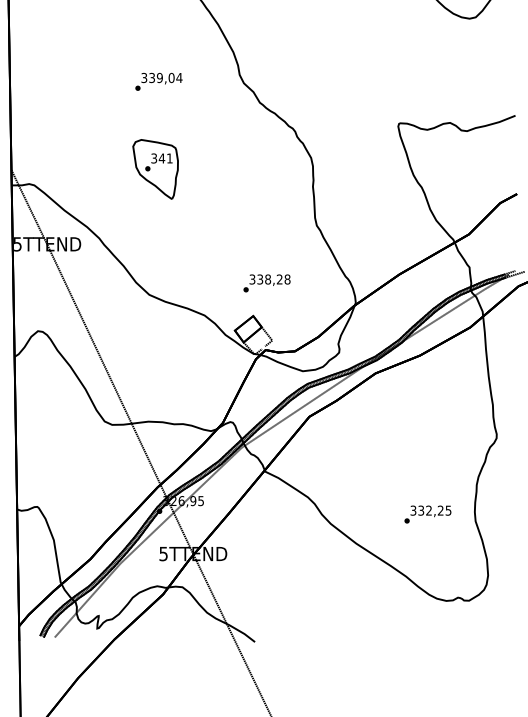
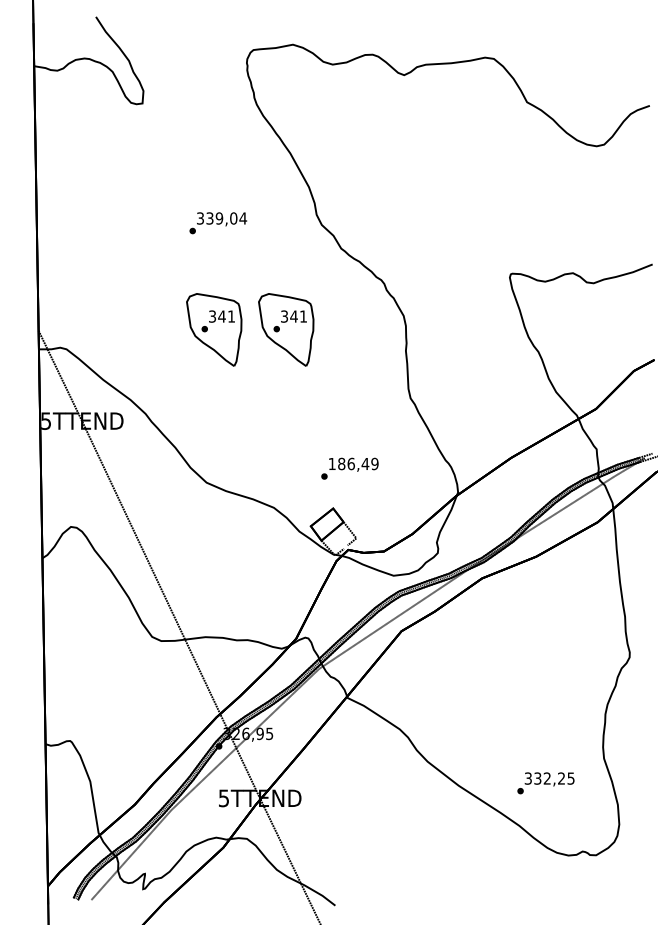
part: (214, 169) -> (286, 329), added
text: (269, 279) -> (353, 463), 338,28 -> 186,49
text: (427, 514) -> (545, 783), moved

